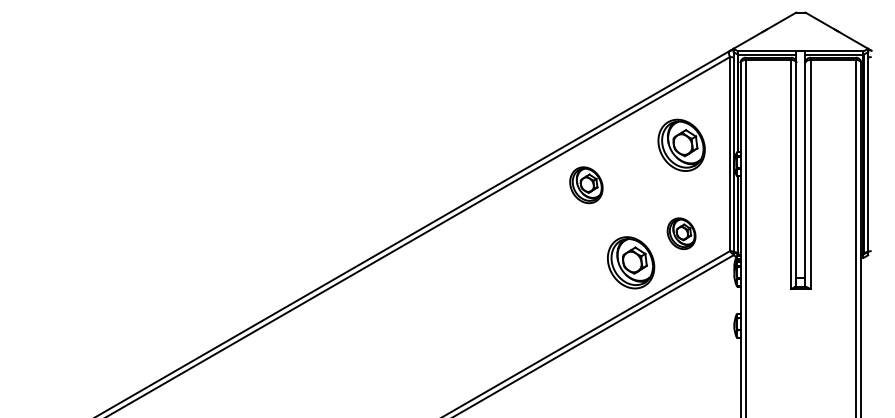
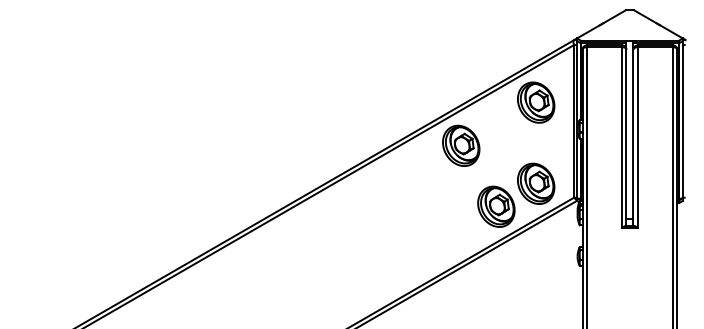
part: (681, 144) -> (536, 101), moved
part: (586, 184) -> (461, 145), size x1.43
part: (681, 233) -> (536, 183), size x1.67

